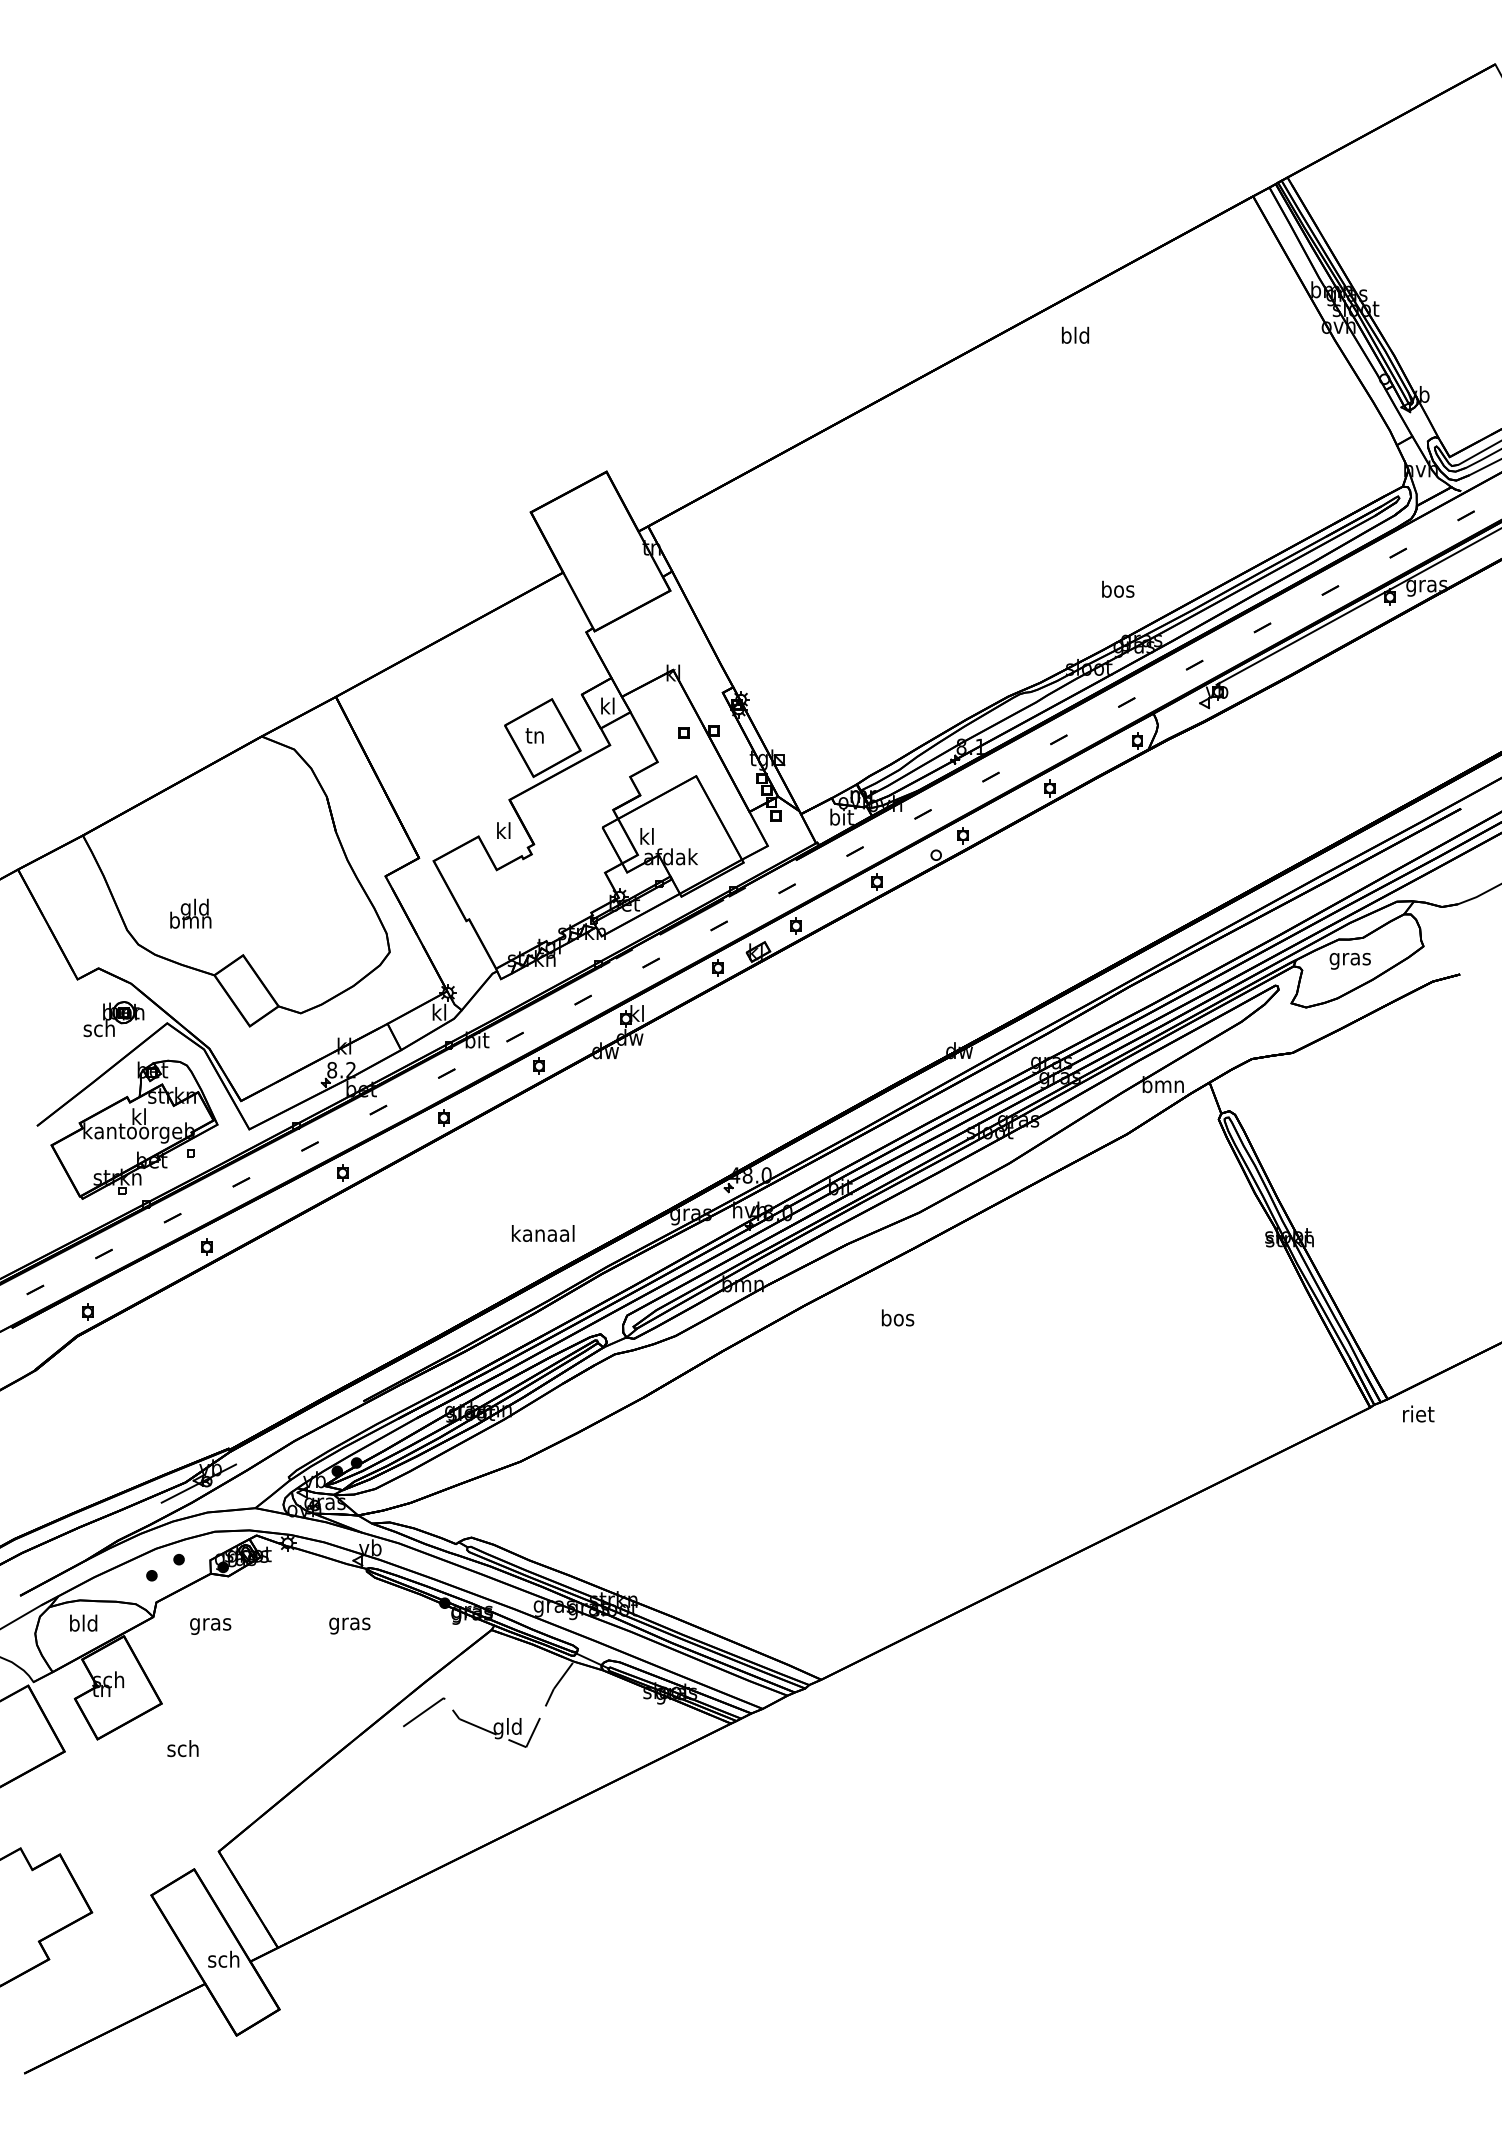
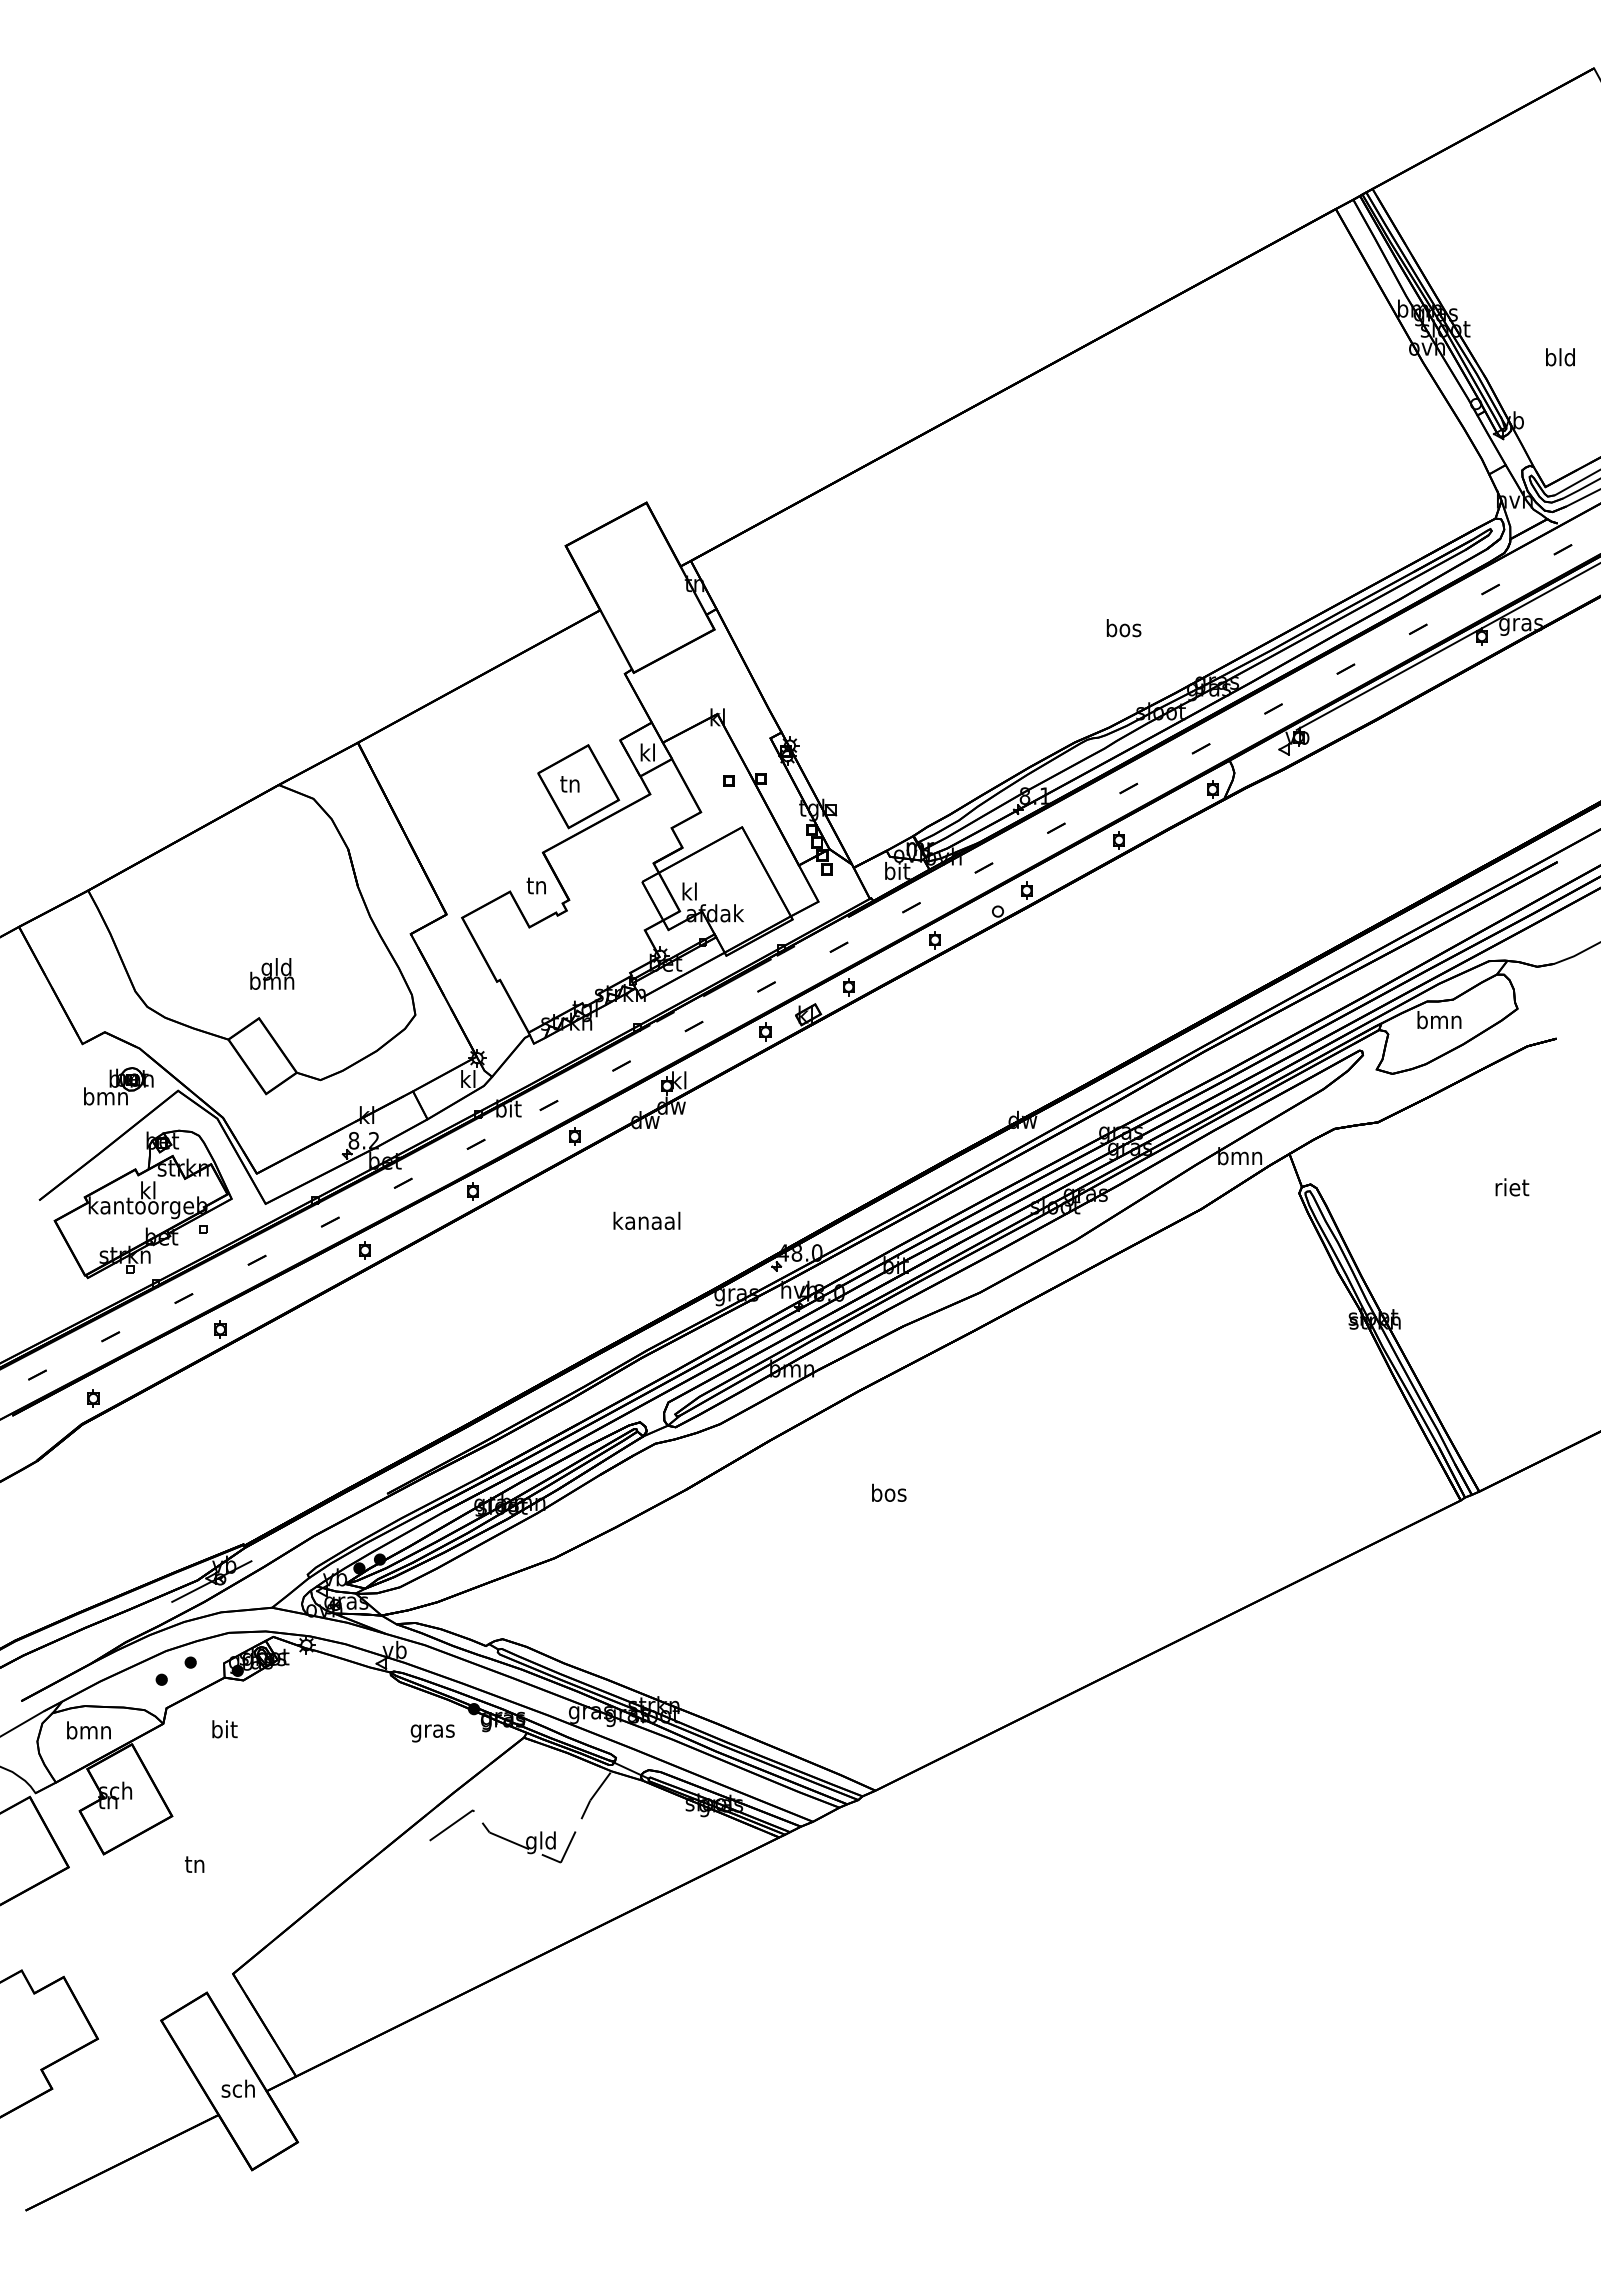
text: (1075, 335) -> (1560, 357), moved
text: (1117, 589) -> (1123, 628), moved
text: (502, 830) -> (535, 885), kl -> tn
text: (191, 913) -> (272, 973), moved
text: (1350, 959) -> (1439, 1022), gras -> bmn
text: (99, 1028) -> (105, 1096), sch -> bmn
text: (542, 1233) -> (646, 1220), moved
text: (898, 1317) -> (889, 1492), moved
text: (1418, 1414) -> (1512, 1187), moved
text: (83, 1623) -> (88, 1730), bld -> bmn
text: (210, 1624) -> (224, 1731), gras -> bit
text: (349, 1626) -> (432, 1733), moved
text: (182, 1748) -> (194, 1864), sch -> tn

